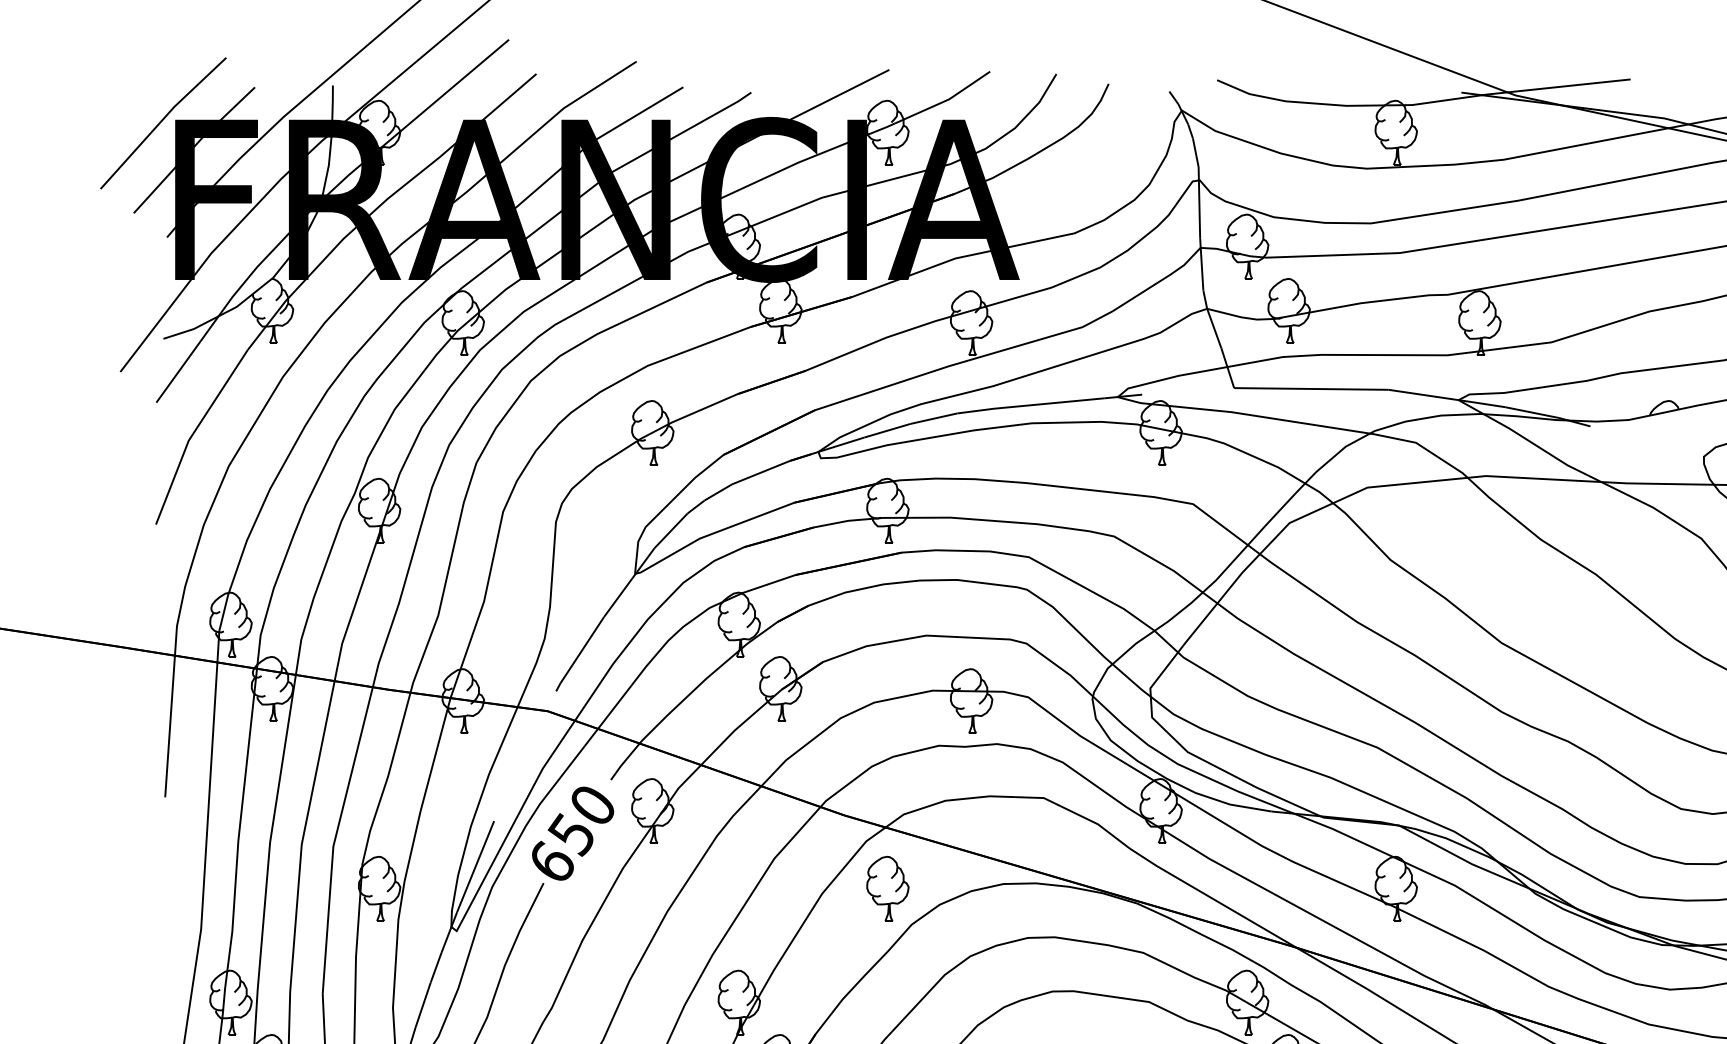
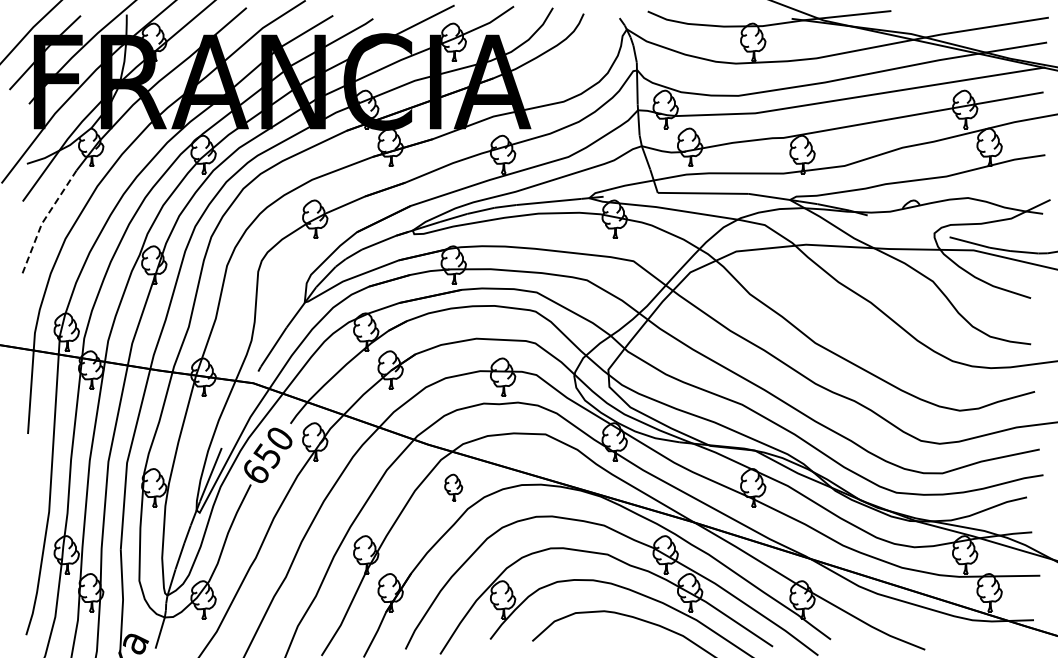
line: (193, 434) -> (44, 220), solid -> dashed
part: (887, 888) -> (453, 487), size x0.7

